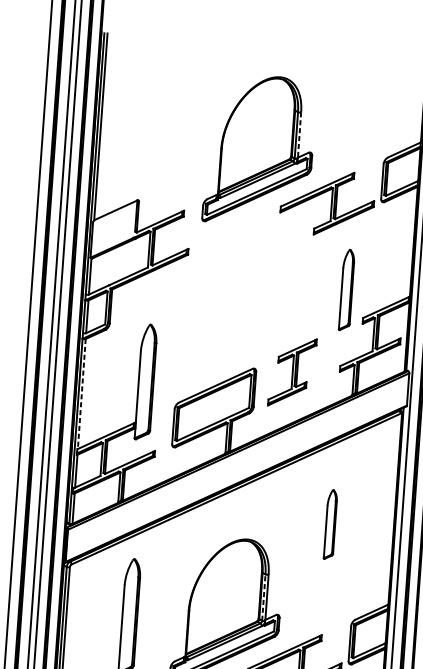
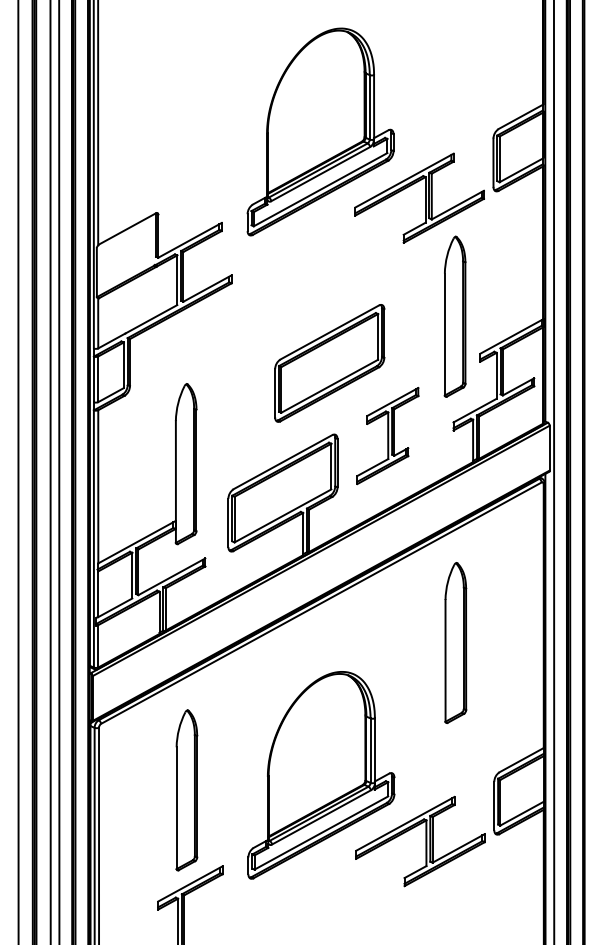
line: (299, 134) -> (374, 106), dashed -> solid
part: (346, 289) -> (454, 316), size x1.43
part: (254, 317) -> (329, 363), added
line: (81, 393) -> (98, 486), dashed -> solid
part: (330, 524) -> (455, 642), size x1.67
line: (263, 597) -> (370, 750), dashed -> solid

